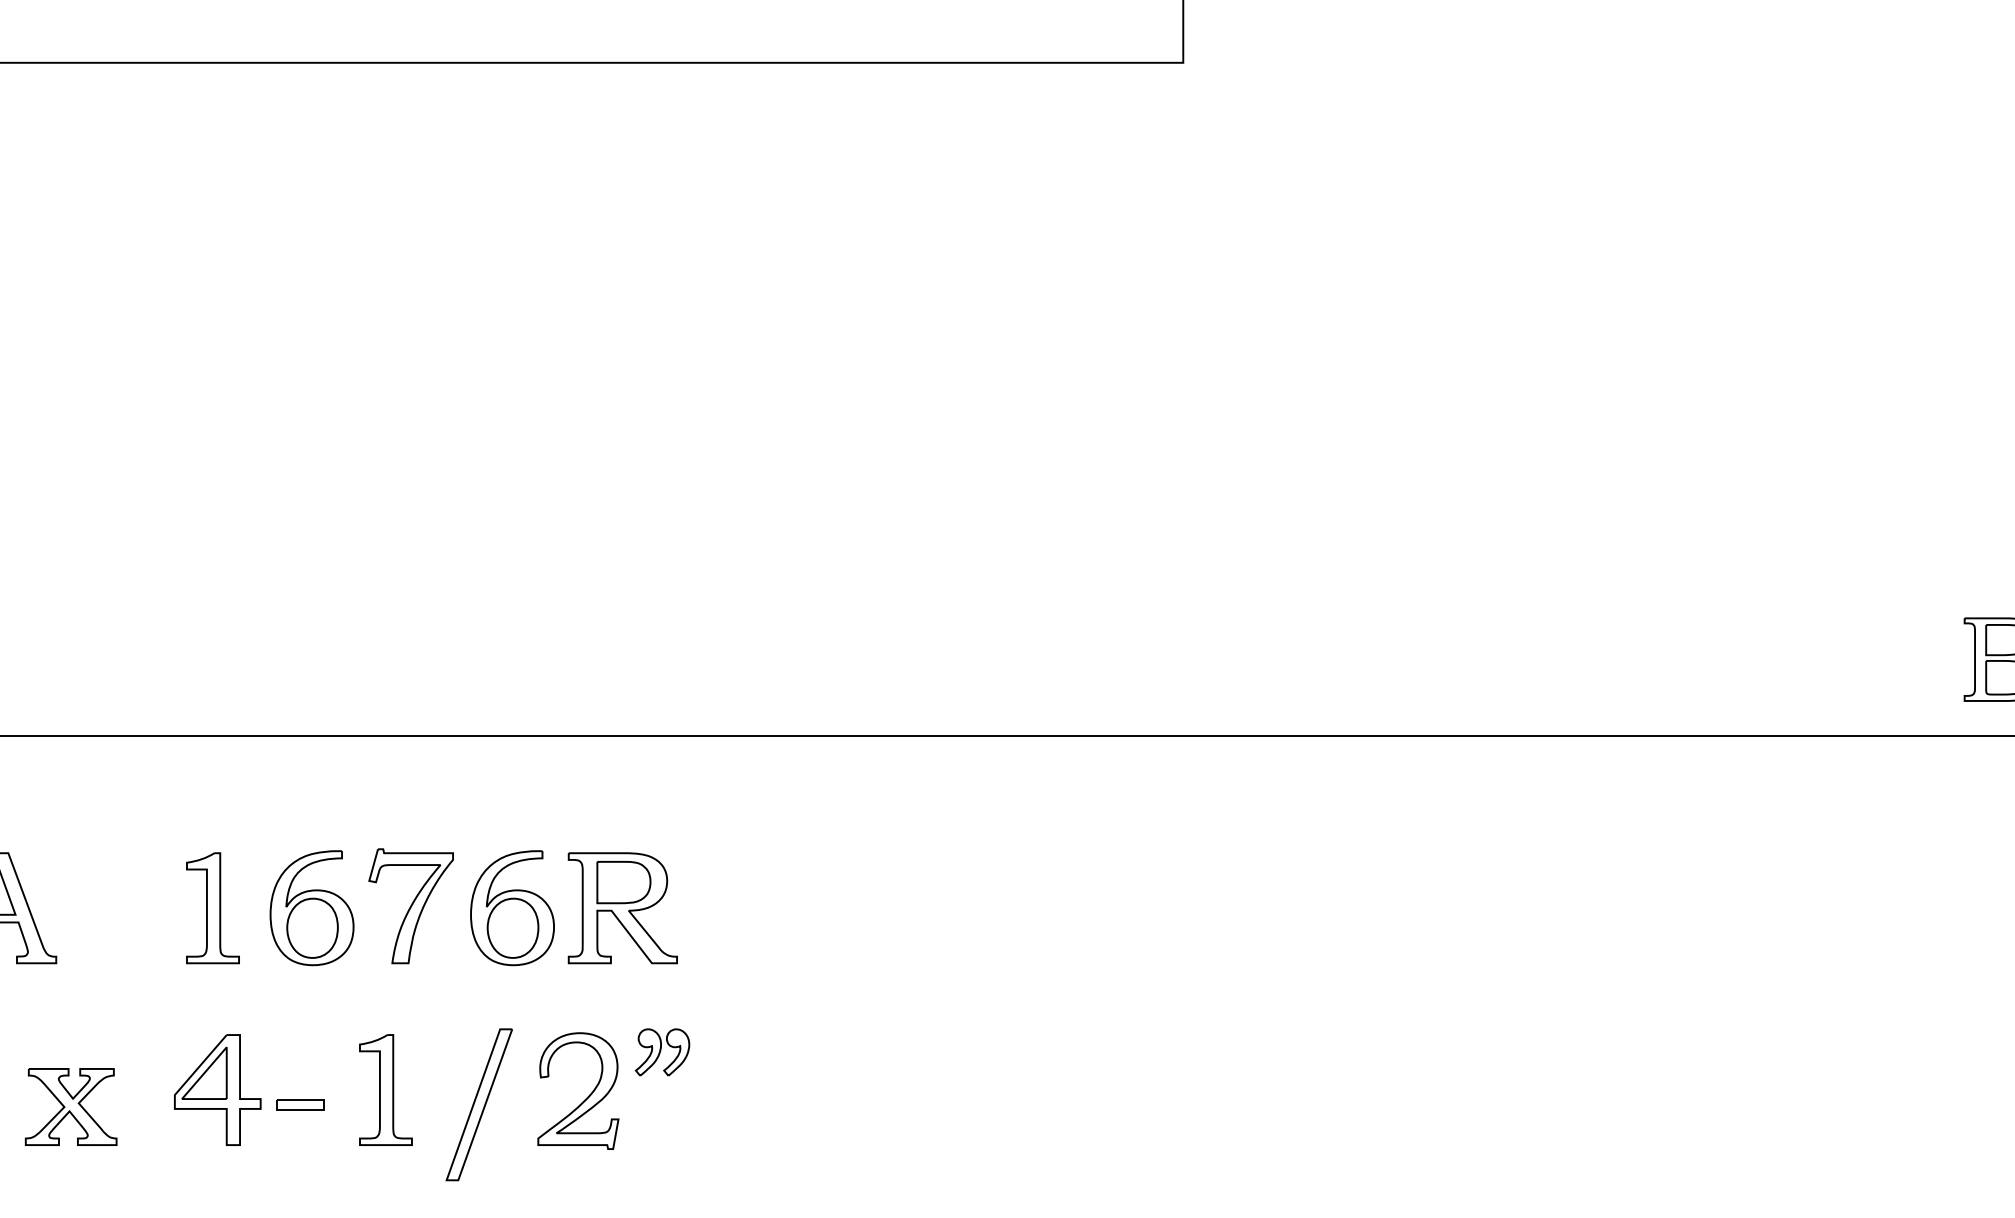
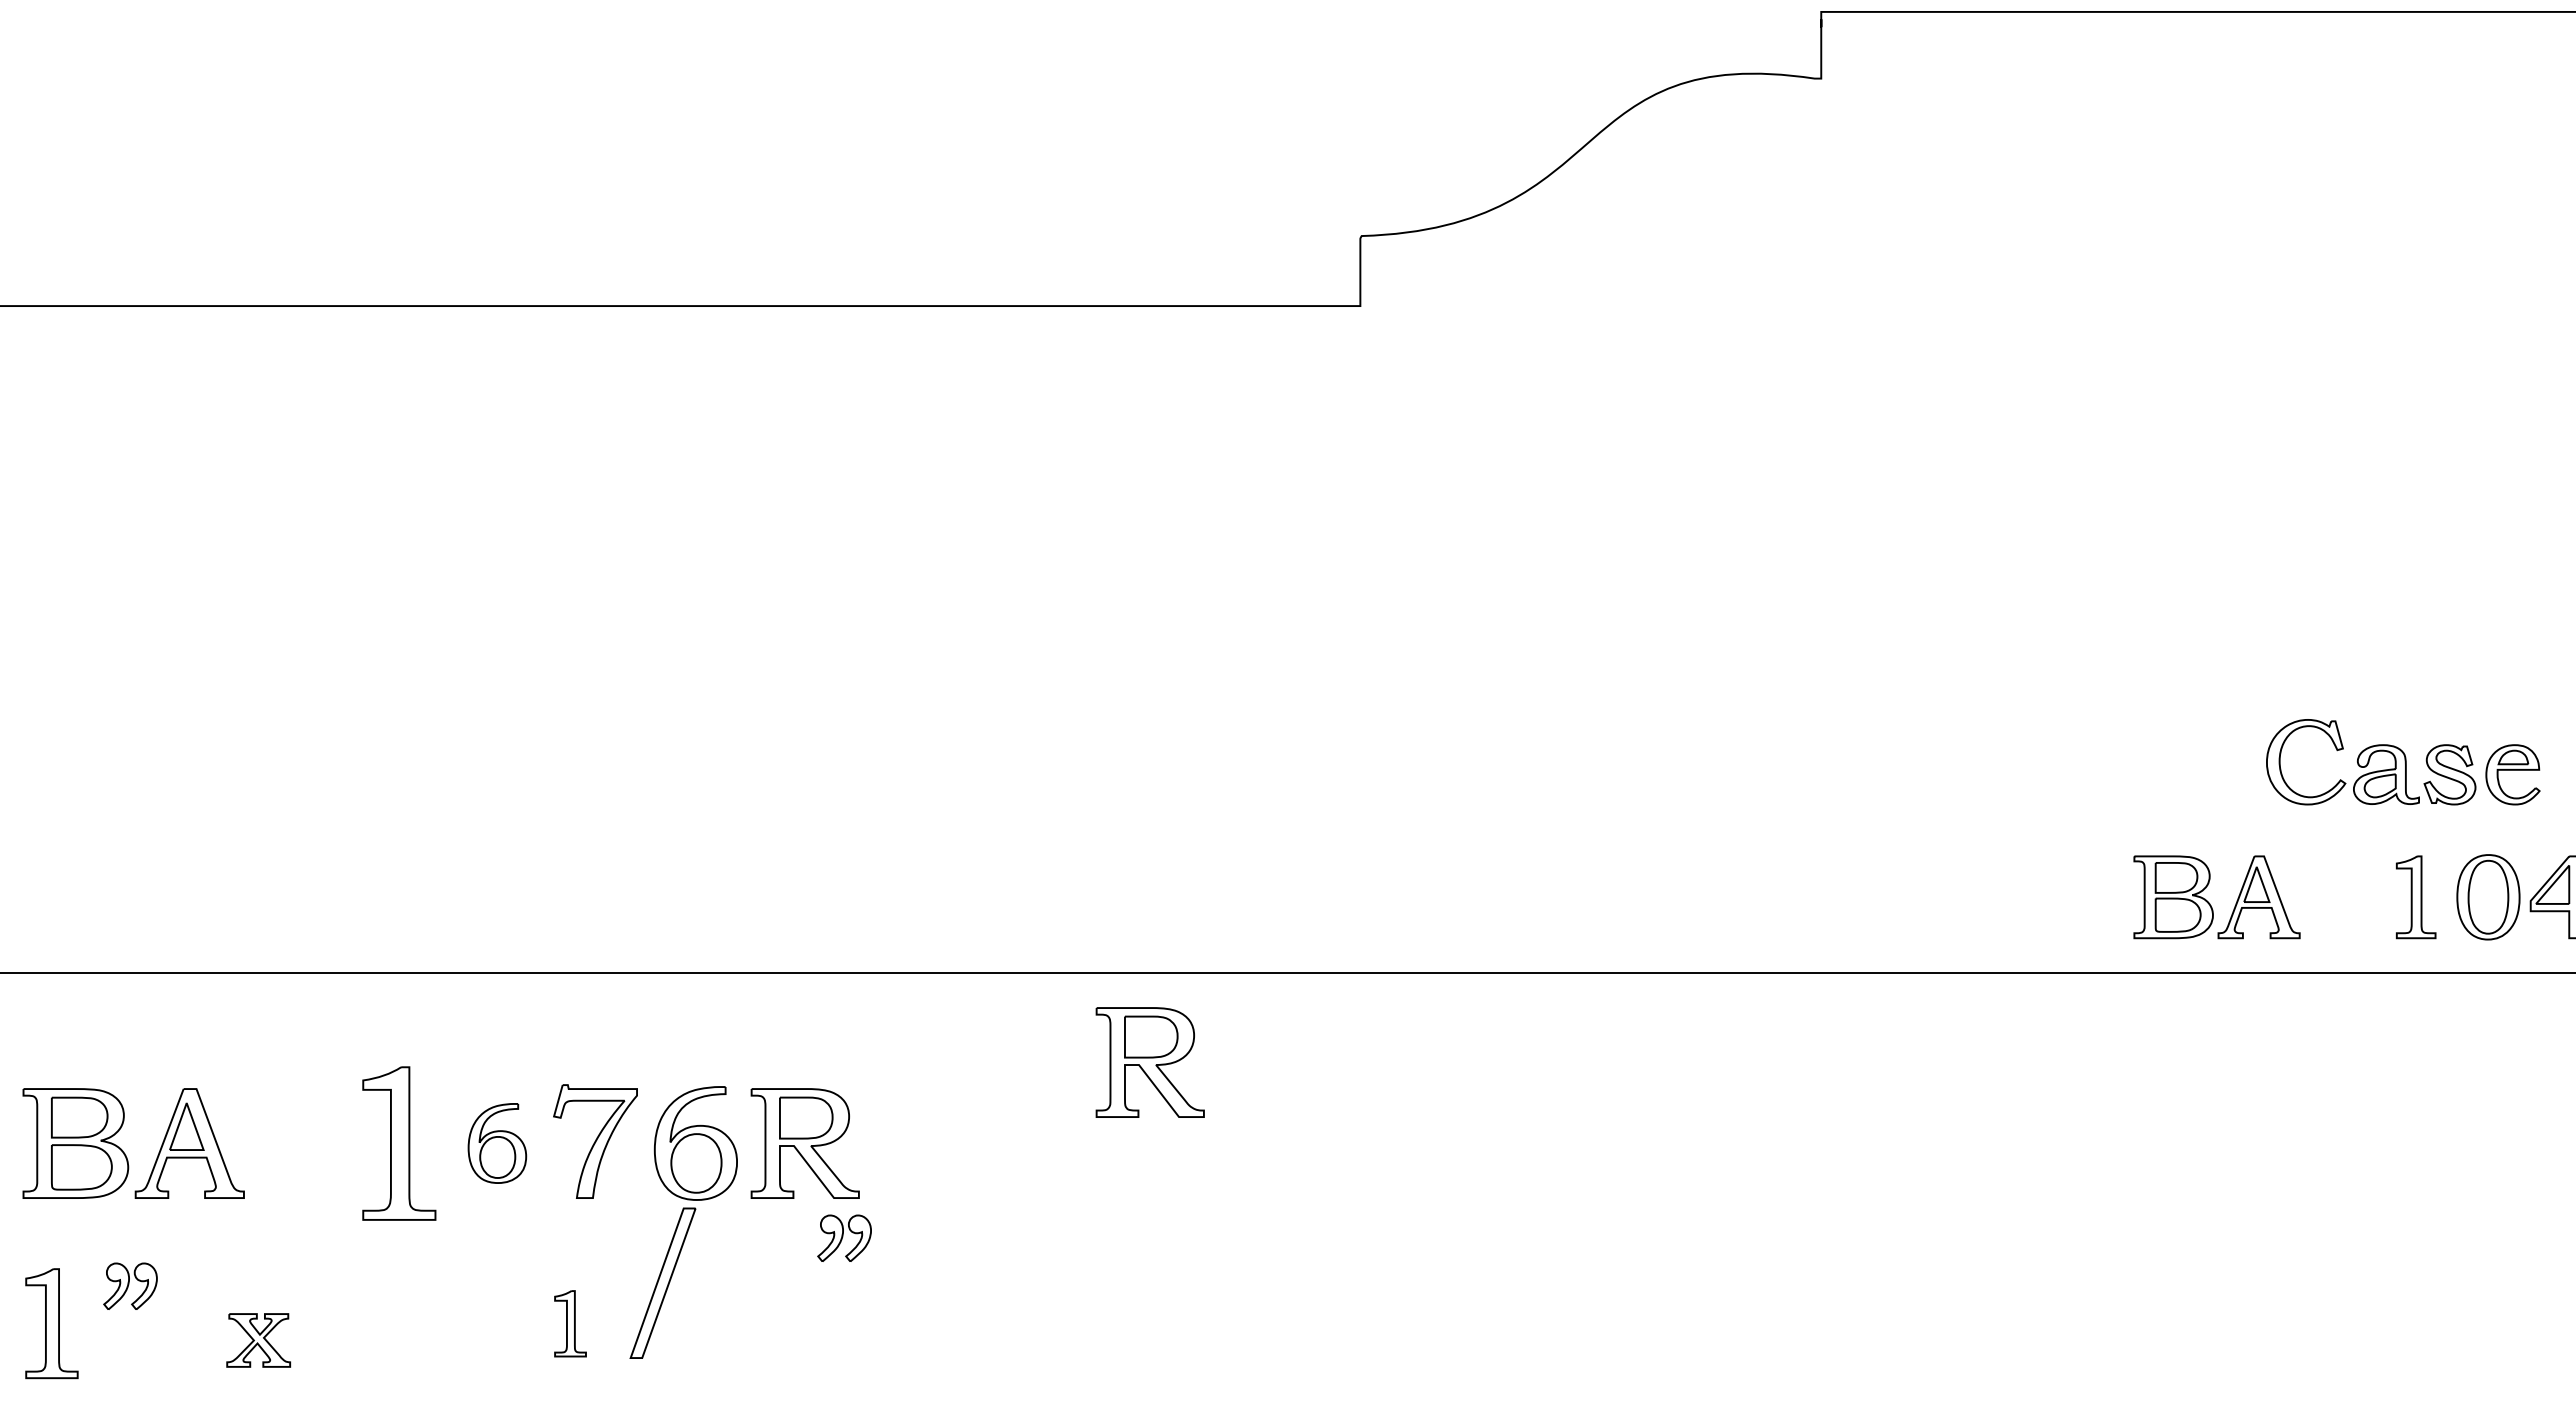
part: (970, 826) -> (1149, 1062), added
part: (212, 908) -> (398, 1143), size x1.4
part: (312, 908) -> (497, 1143), size x0.7
part: (662, 1051) -> (844, 1237), moved
part: (217, 1089) -> (403, 1323), removed
part: (385, 1089) -> (570, 1323), size x0.6
part: (582, 1101) -> (765, 1334), removed
part: (478, 1104) -> (662, 1282), moved
part: (300, 1105) -> (485, 1338), removed
part: (70, 1107) -> (258, 1340), size x0.7

